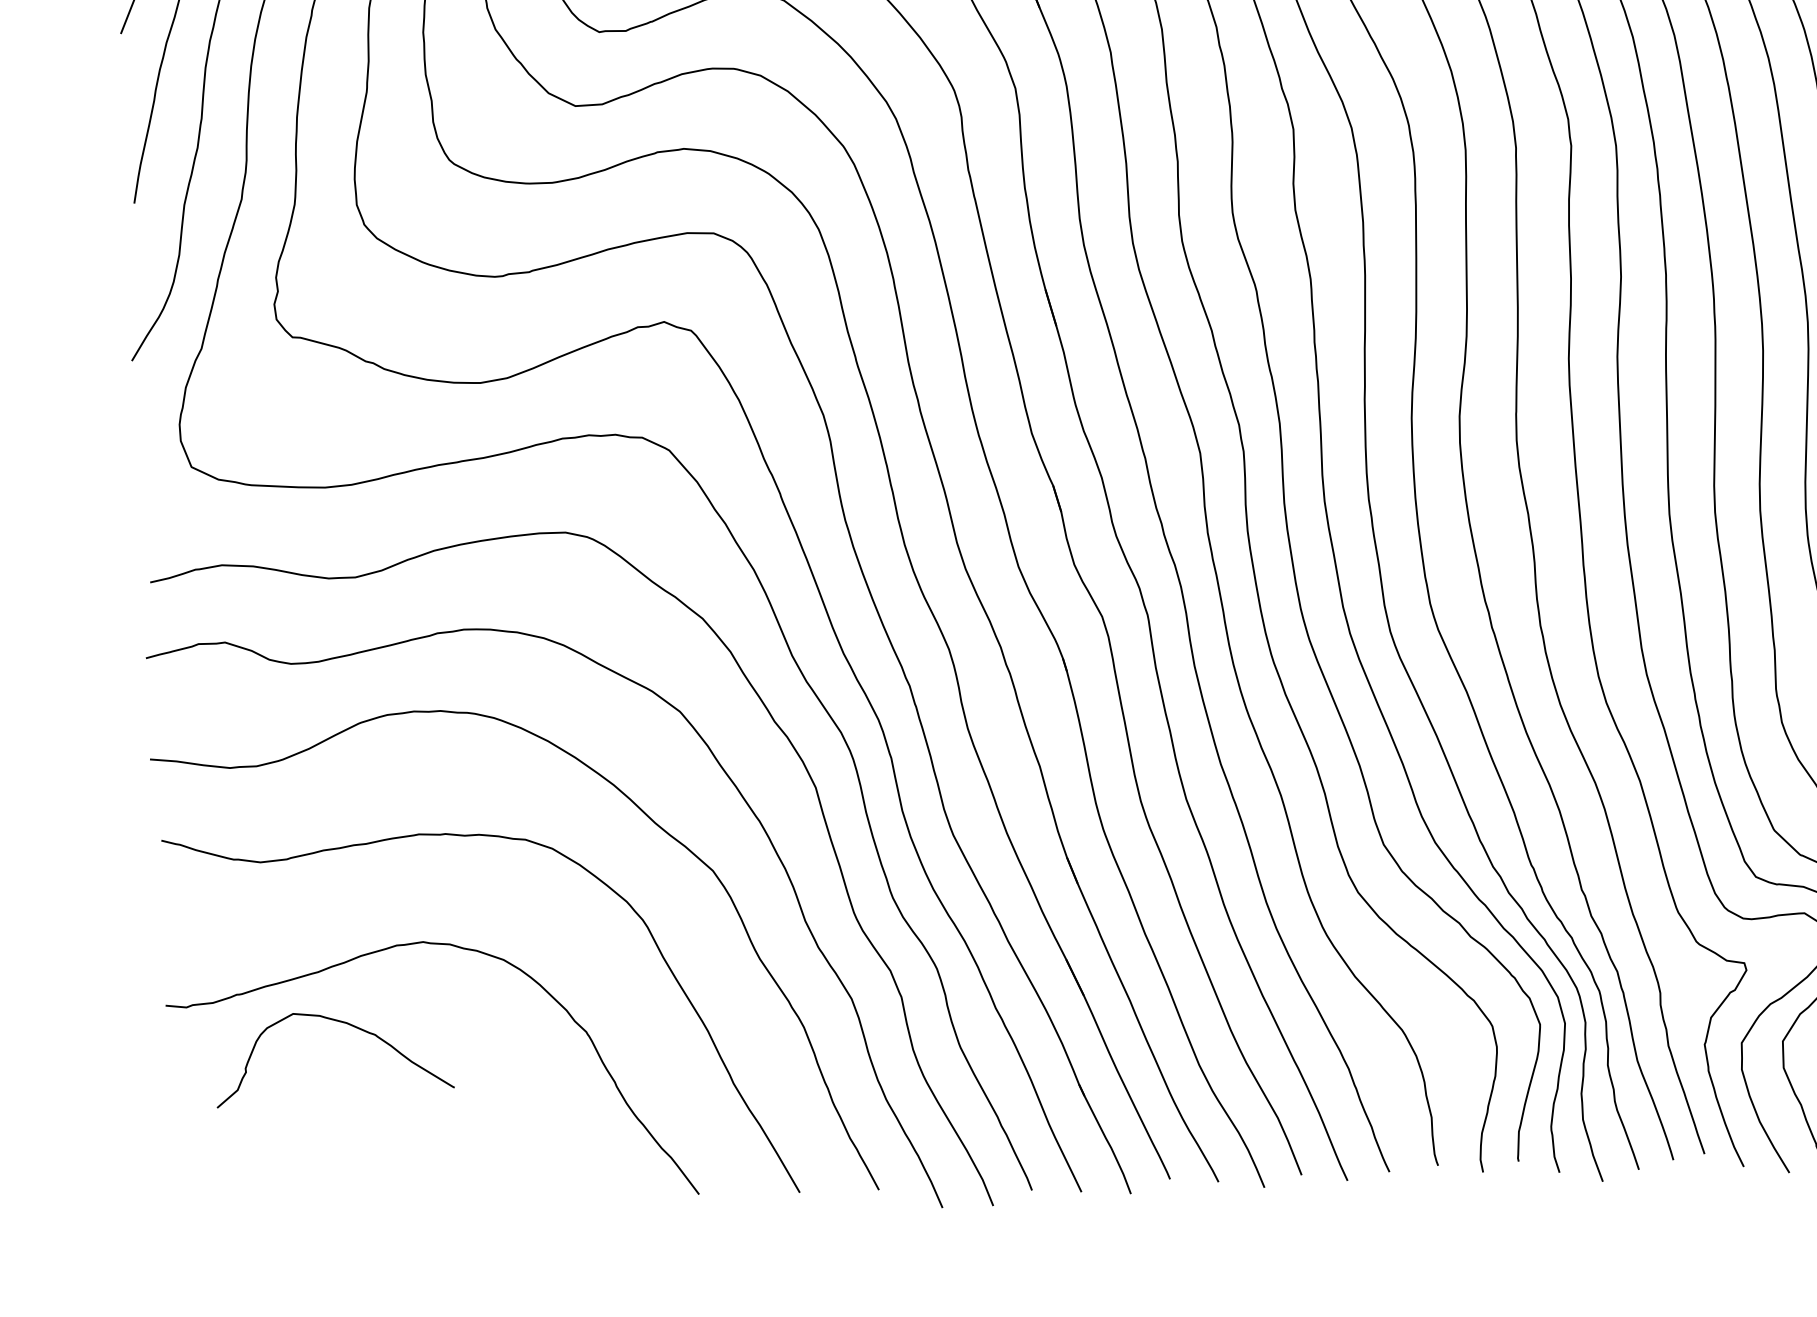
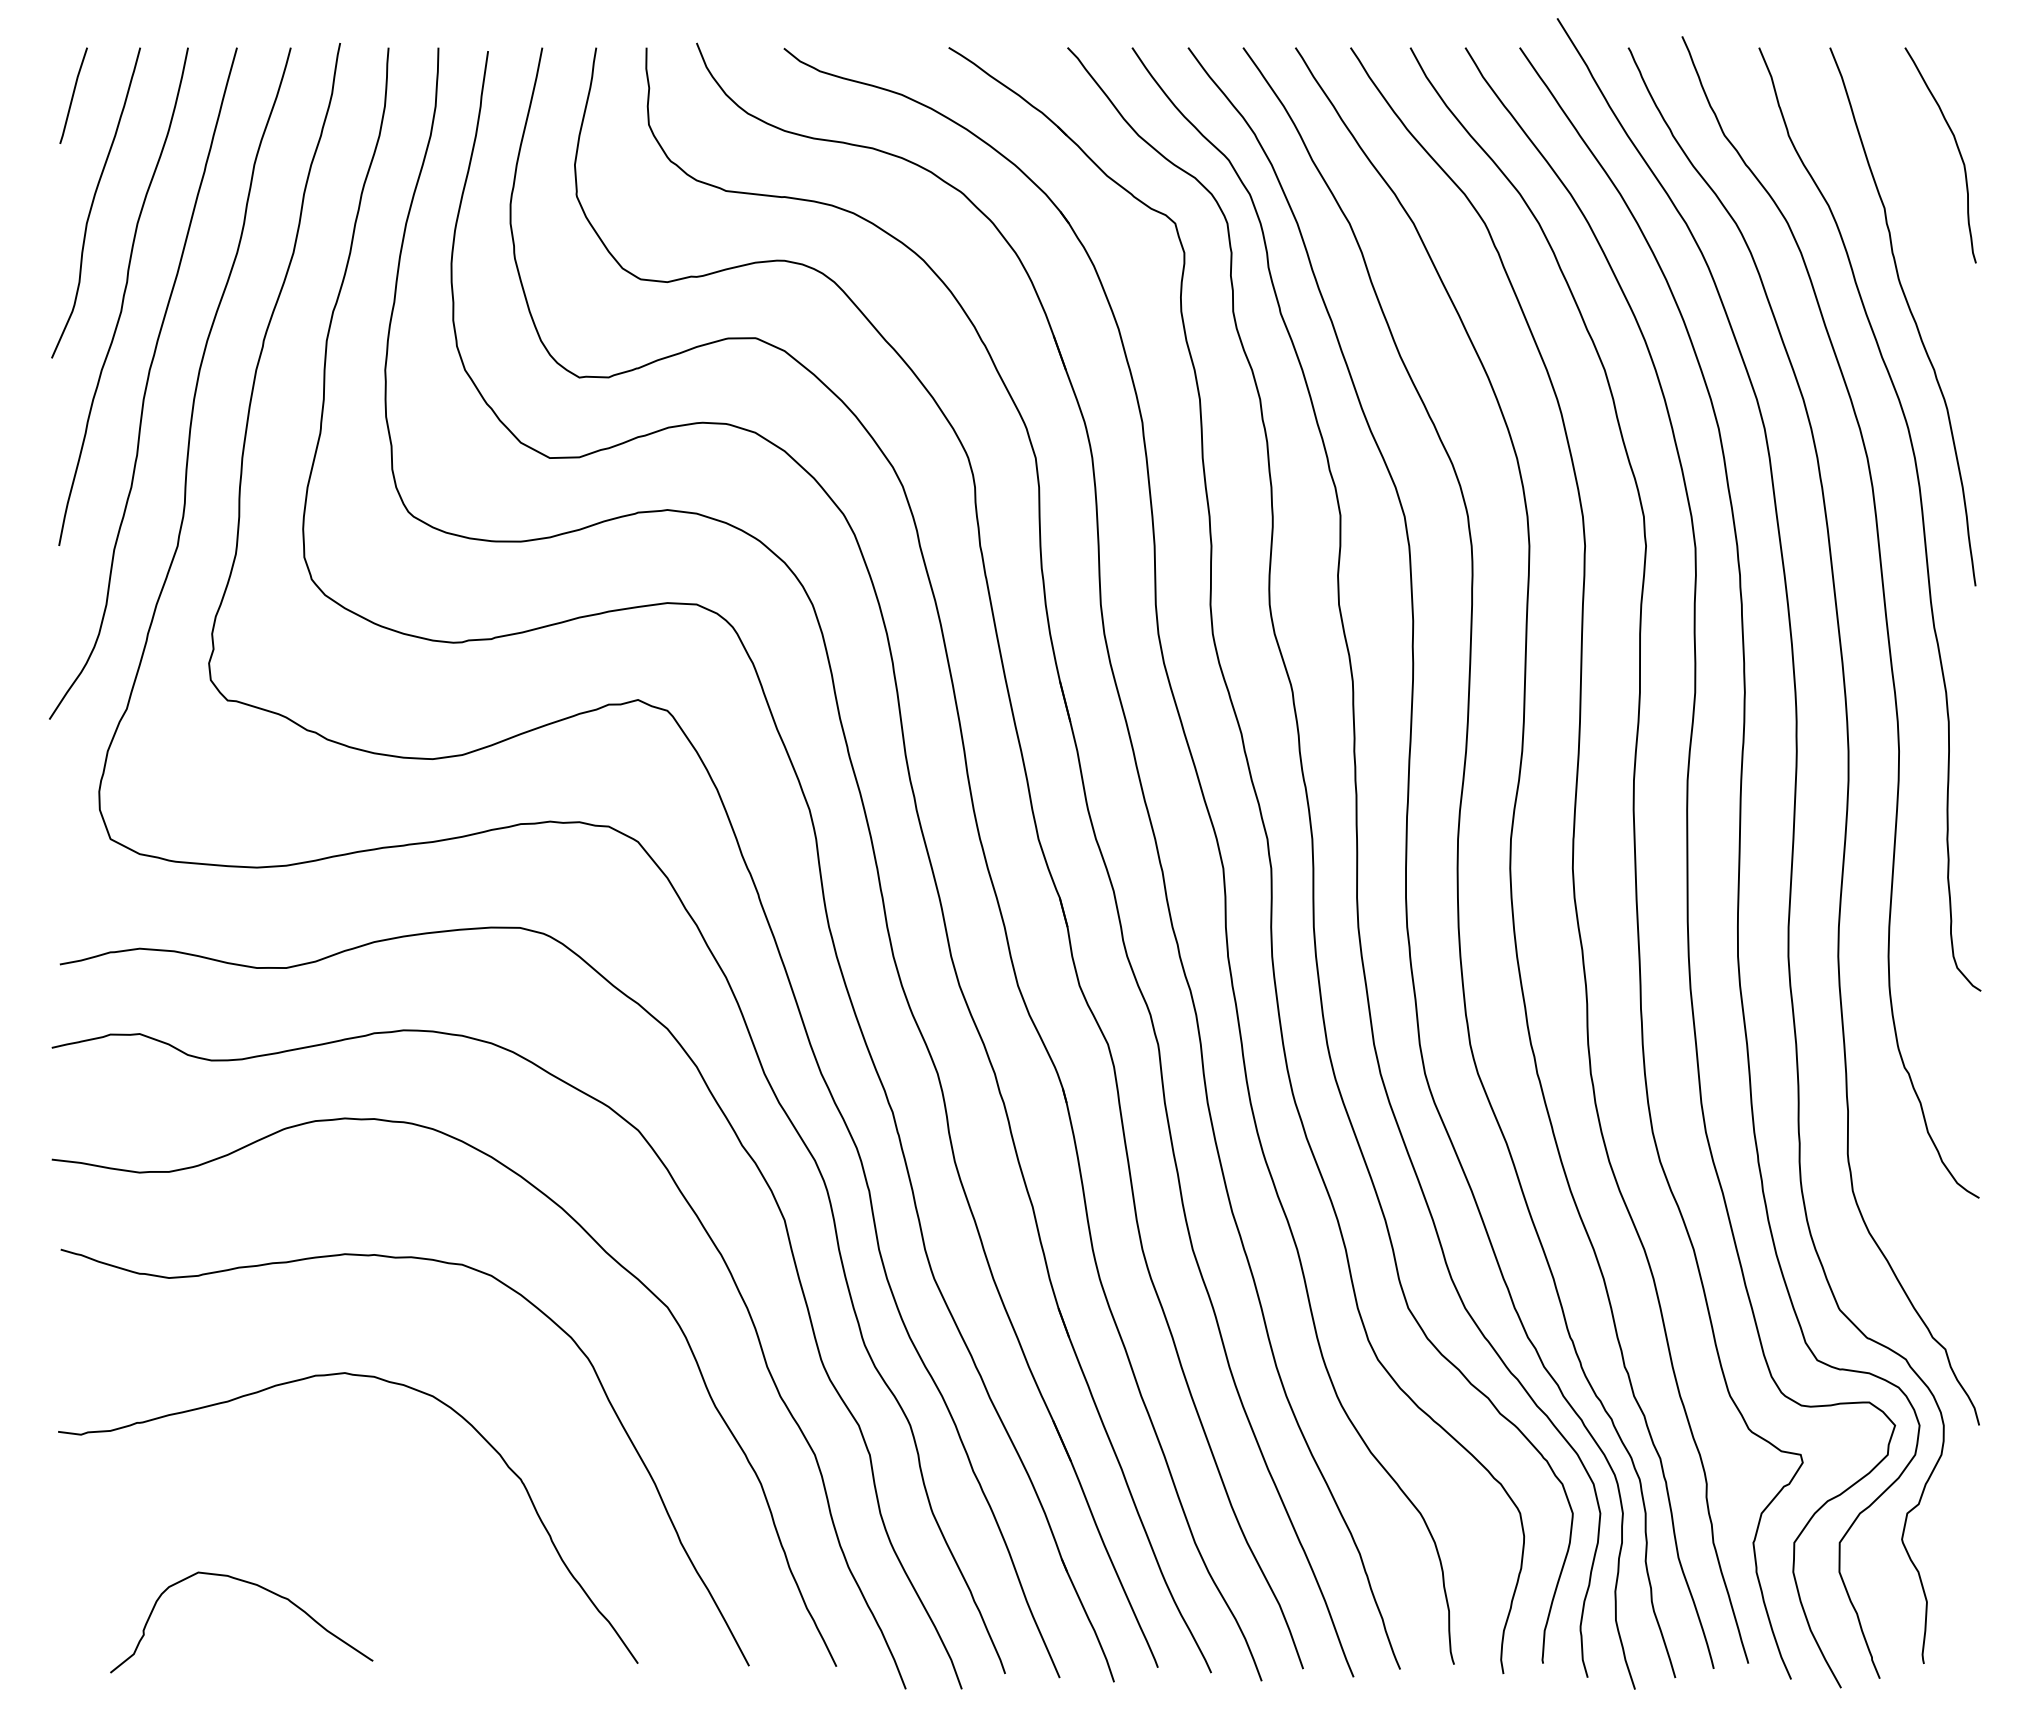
curve: (344, 1023) -> (254, 1585), moved

